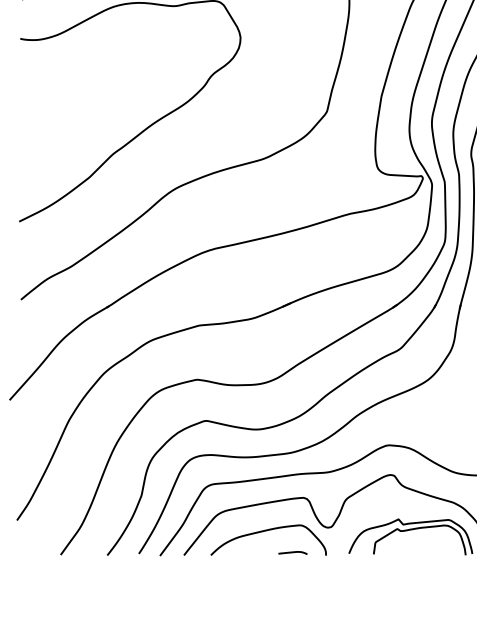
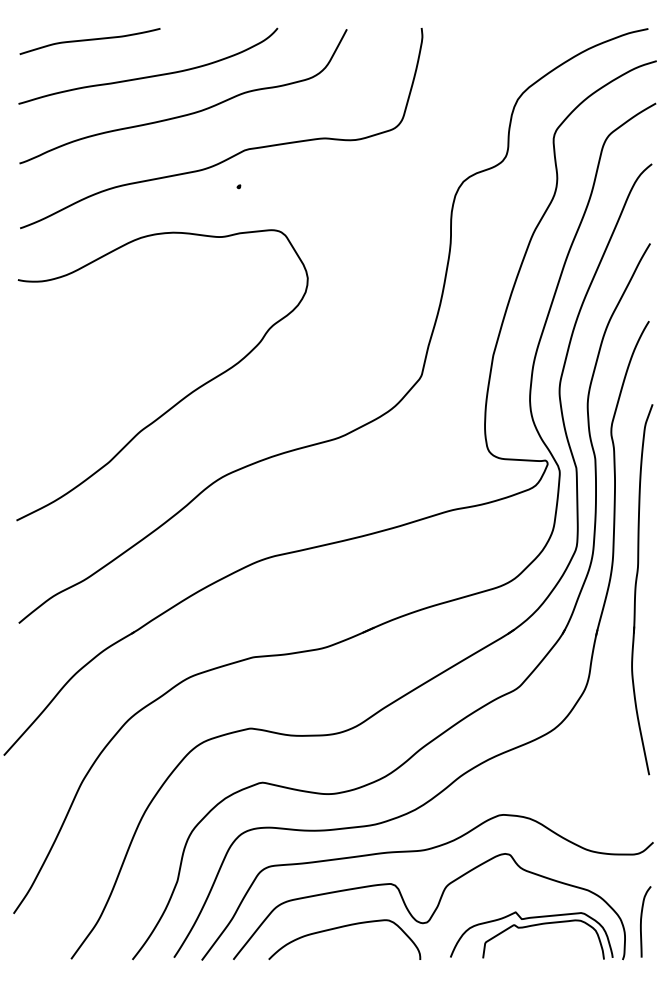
curve: (292, 552) -> (376, 956), removed

